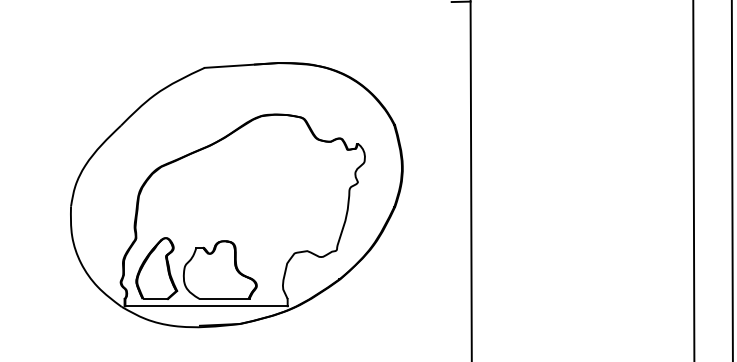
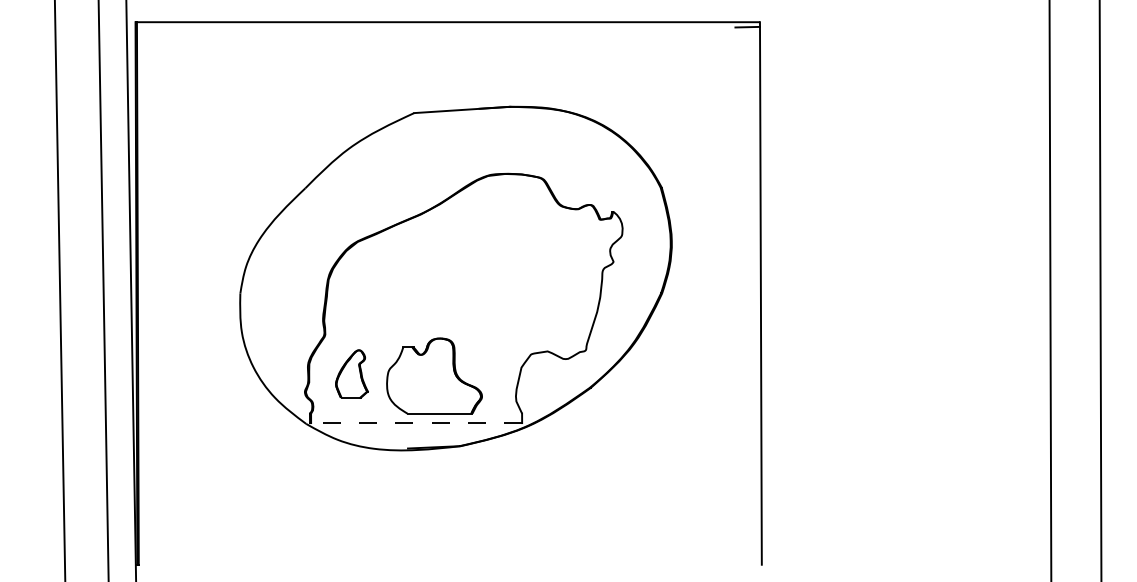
part: (156, 268) -> (351, 373), size x0.6
line: (206, 306) -> (416, 423), solid -> dashed

